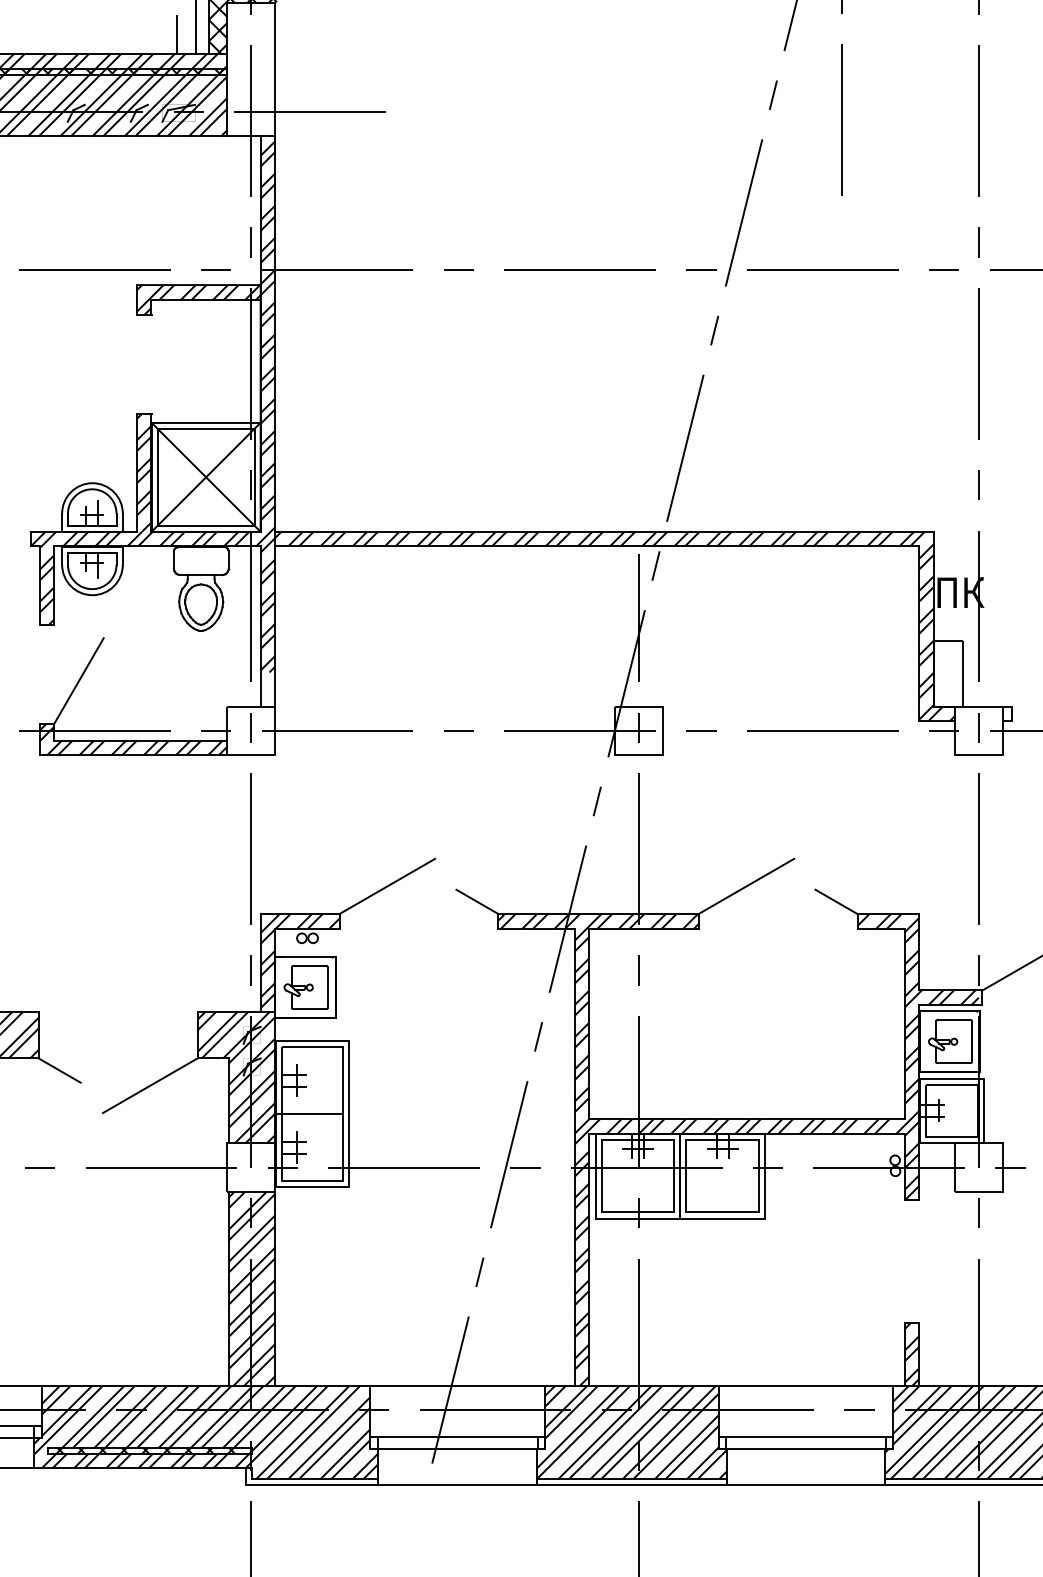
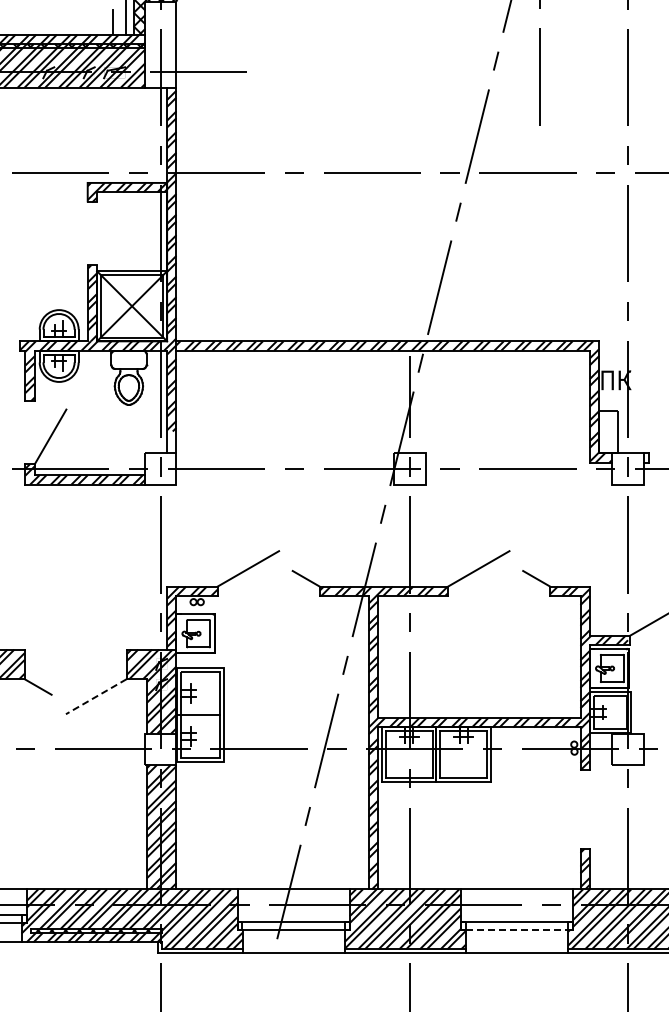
line: (149, 1085) -> (95, 696), solid -> dashed
line: (806, 1448) -> (517, 929), solid -> dashed

